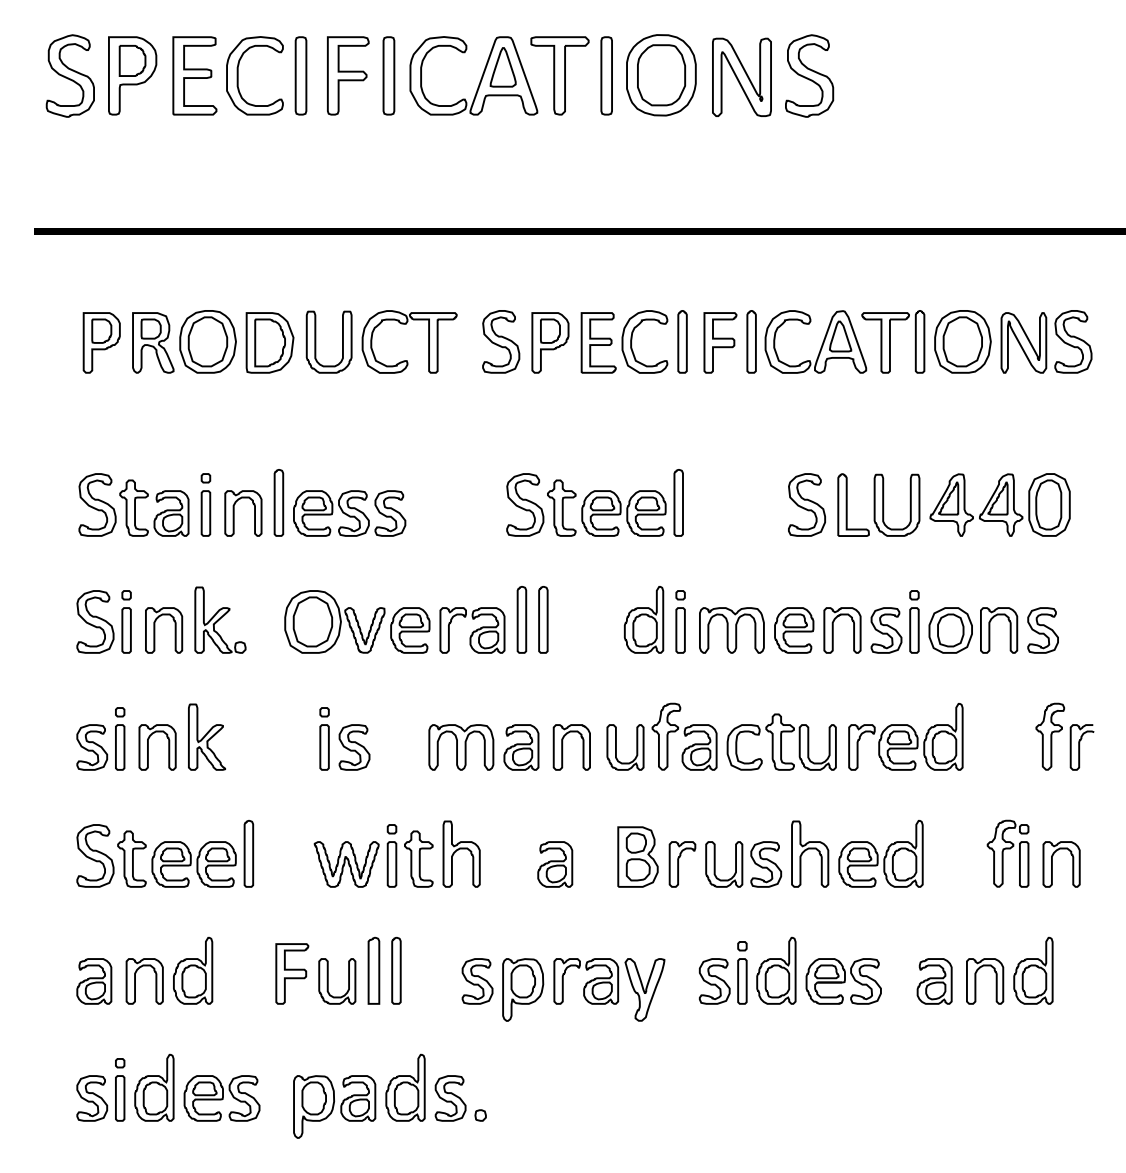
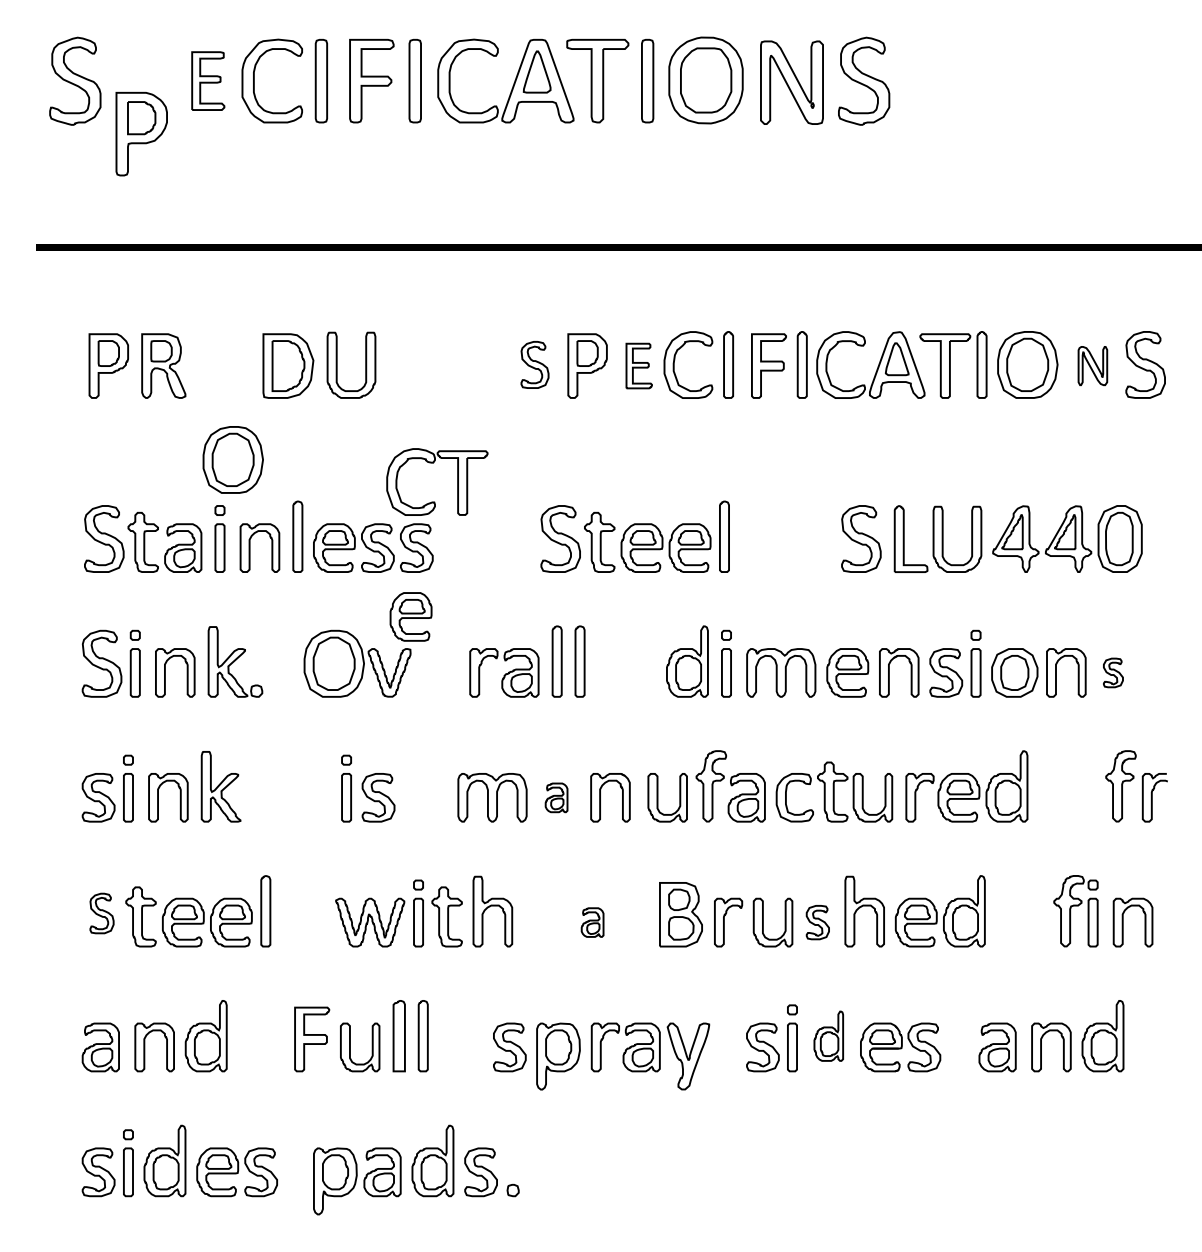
part: (132, 75) -> (141, 133), moved
part: (195, 75) -> (208, 80), size x0.7
part: (406, 324) -> (433, 463), moved
part: (207, 341) -> (232, 459), moved
part: (500, 341) -> (534, 364), size x0.7
part: (599, 342) -> (639, 365), size x0.7
part: (1023, 342) -> (1092, 365), size x0.6
part: (409, 630) -> (410, 616), moved
part: (1043, 630) -> (1113, 672), size x0.6
part: (521, 747) -> (556, 797), size x0.6
part: (94, 855) -> (101, 913), size x0.6
part: (555, 864) -> (592, 922), size x0.6
part: (765, 864) -> (817, 922), size x0.7
part: (776, 971) -> (828, 1036), size x0.7

